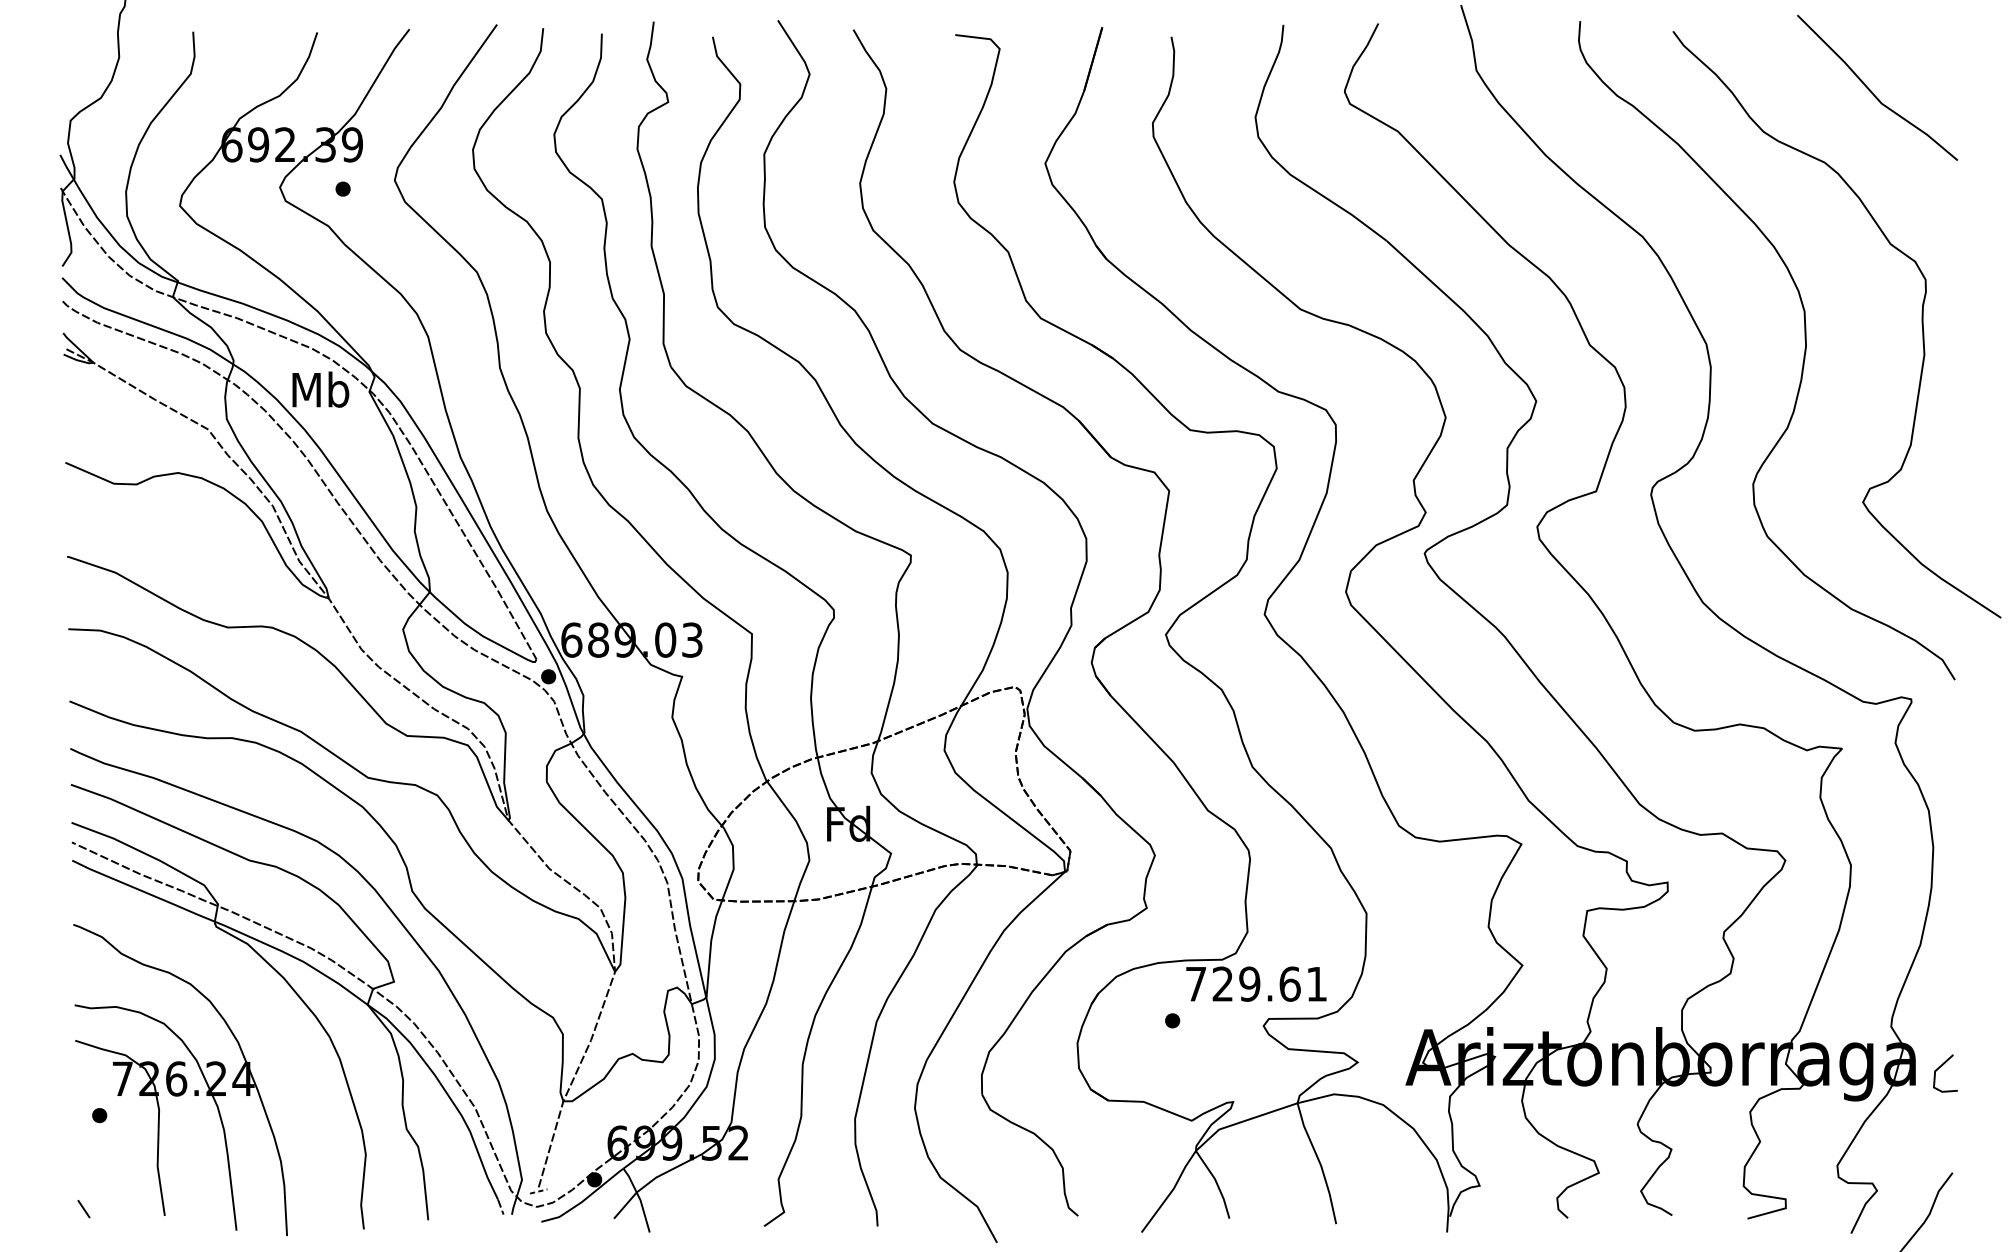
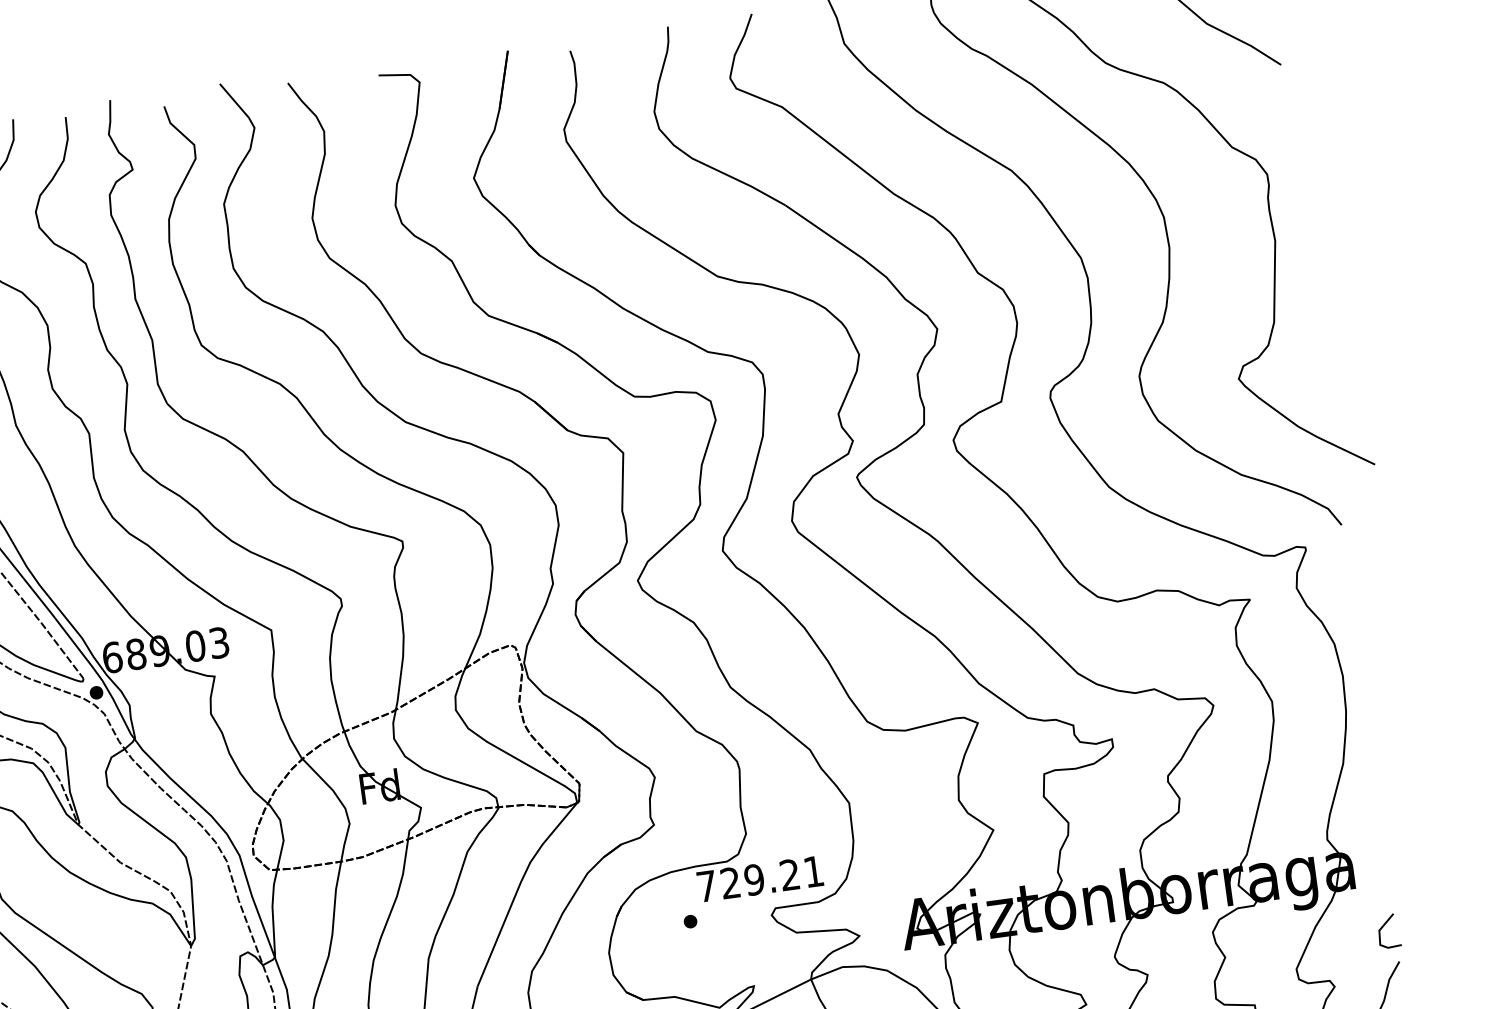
text: (1289, 983) -> (789, 874), 729.61 -> 729.21
line: (1942, 1066) -> (1385, 925), moved

